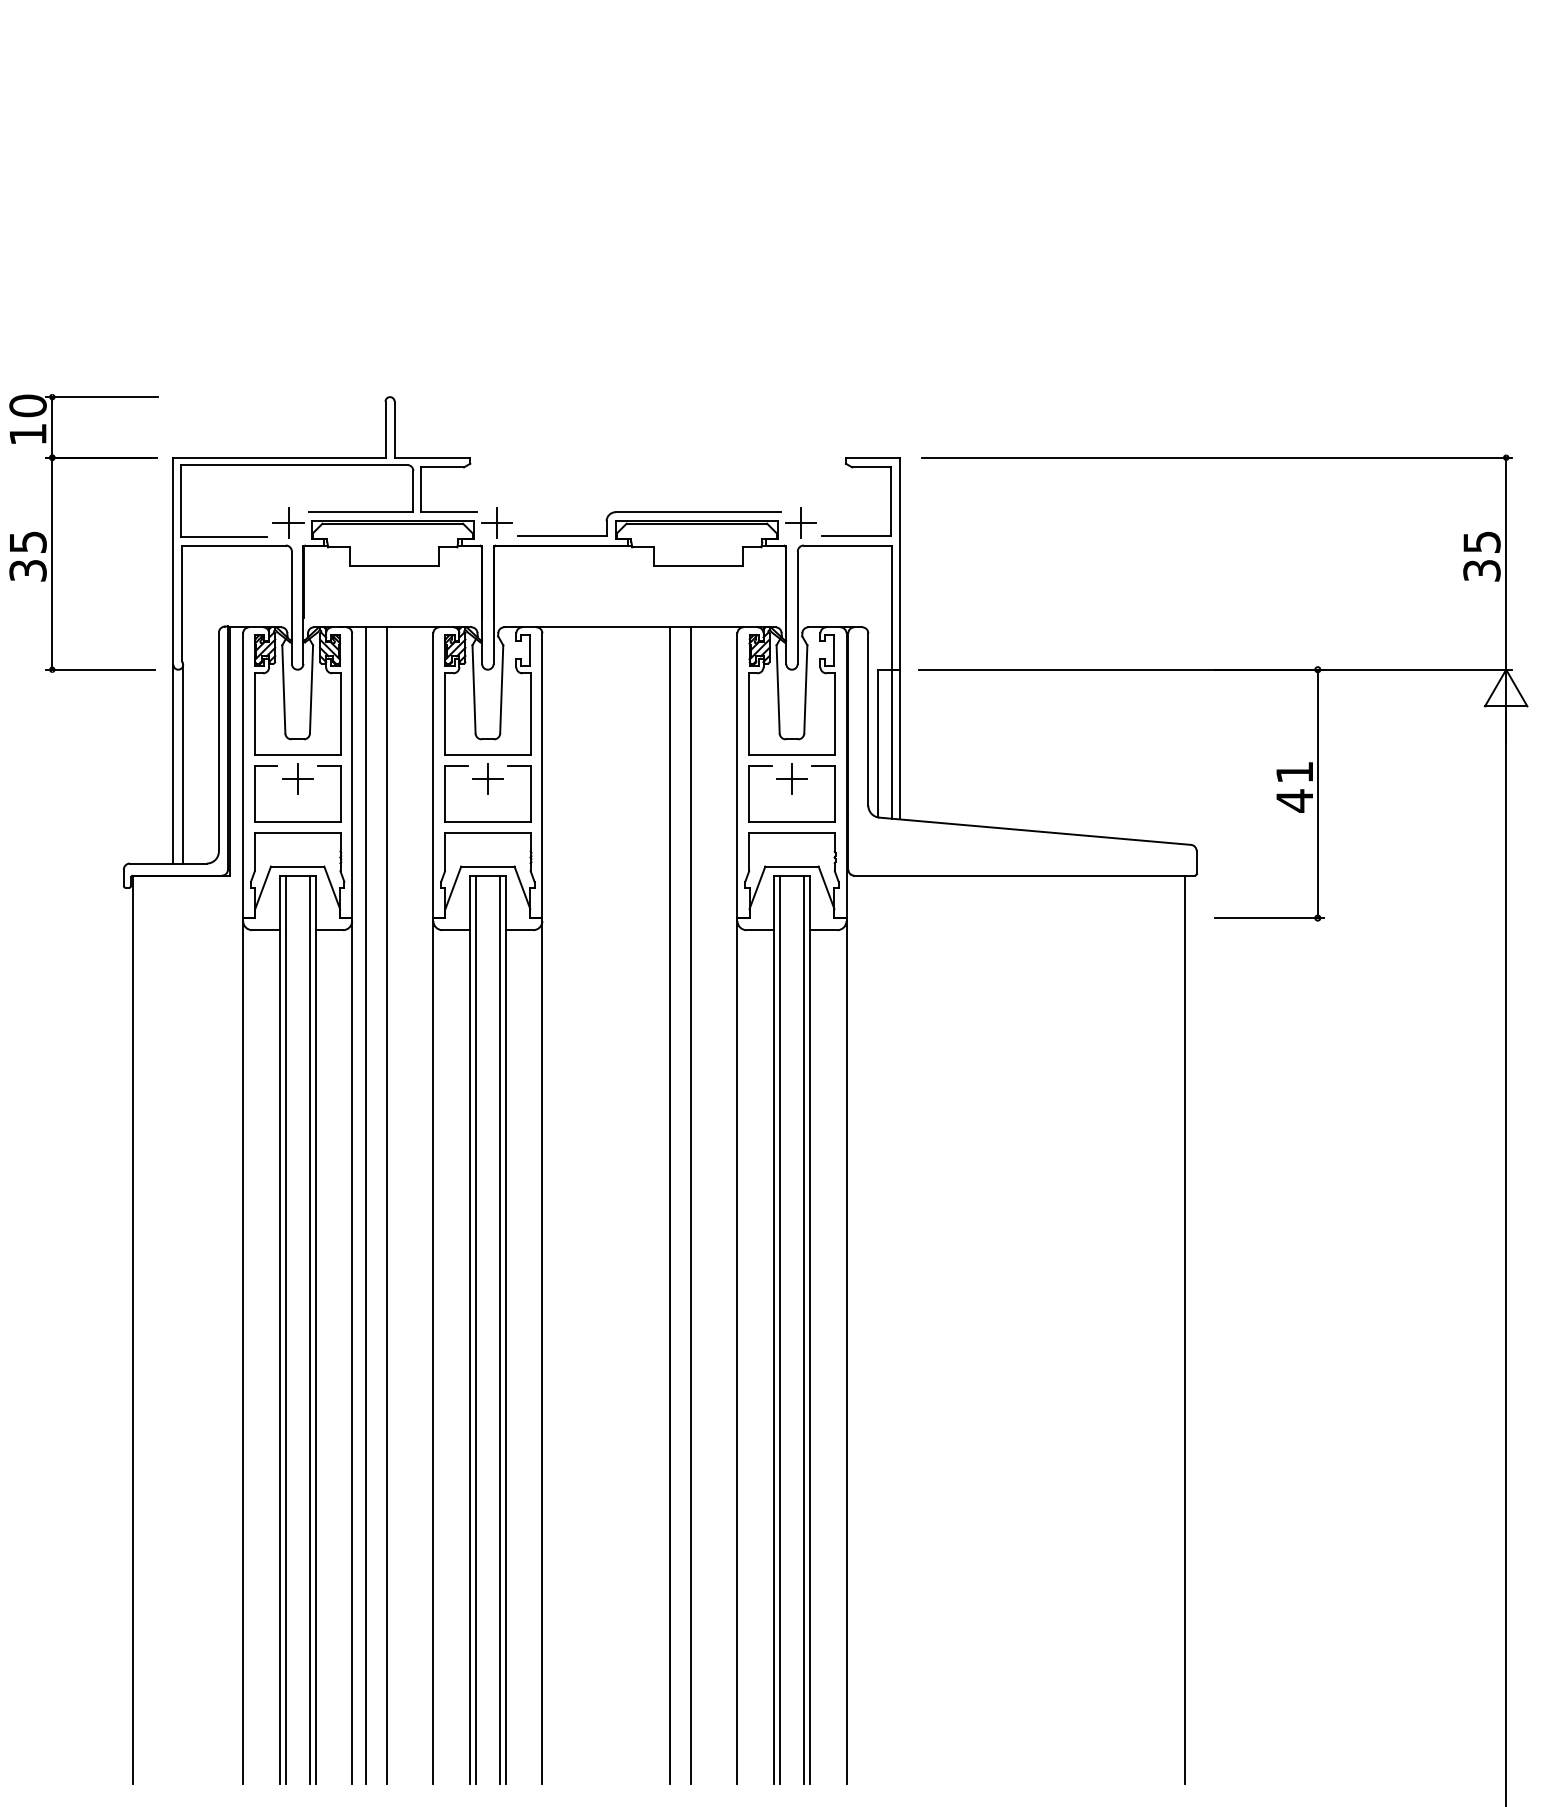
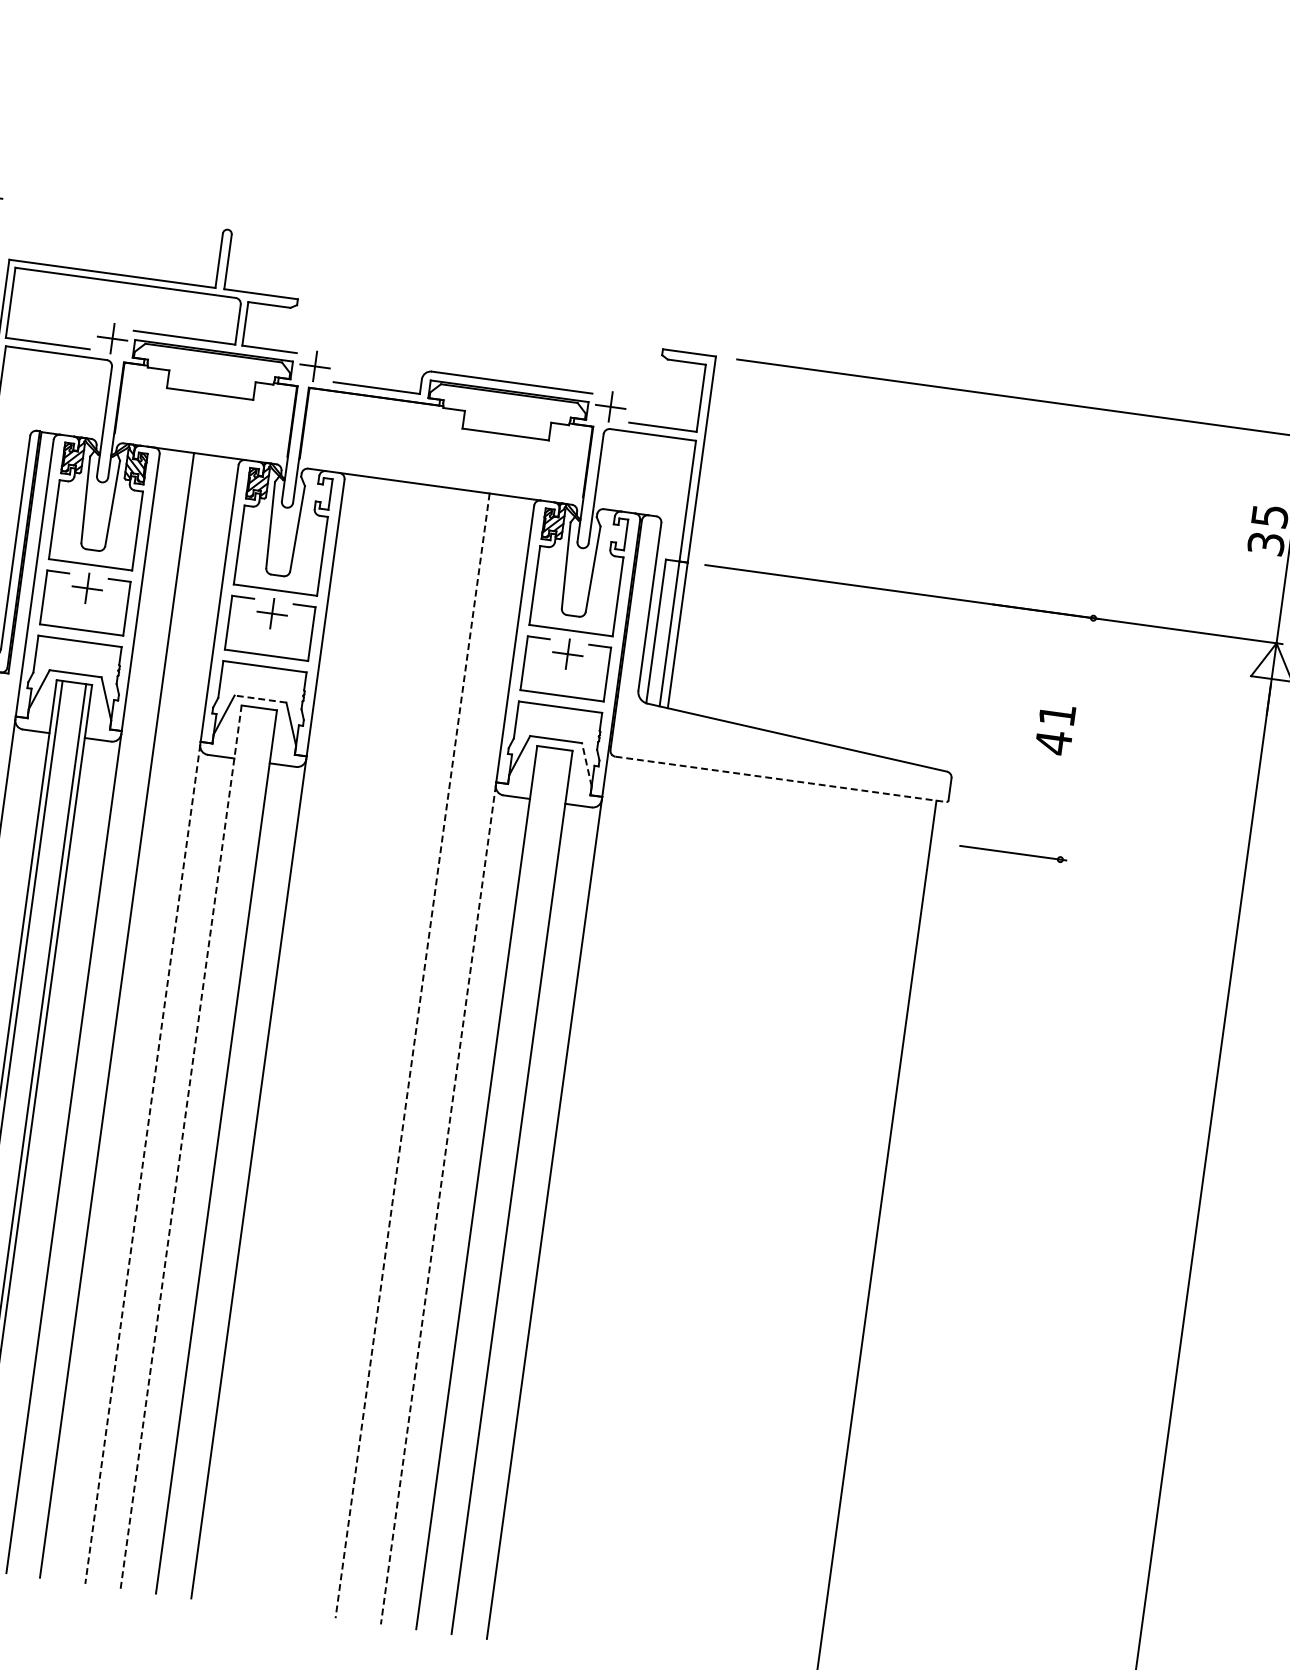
line: (1317, 793) -> (1076, 738), removed
line: (487, 866) -> (260, 698), solid -> dashed
line: (1025, 875) -> (781, 779), solid -> dashed
line: (826, 887) -> (586, 764), solid -> dashed
line: (365, 1205) -> (96, 1012), removed
line: (669, 1205) -> (391, 1052), removed
line: (690, 1205) -> (412, 1055), solid -> dashed
line: (469, 1329) -> (181, 1146), solid -> dashed
line: (475, 1329) -> (186, 1147), removed
line: (500, 1329) -> (211, 1150), removed
line: (779, 1329) -> (482, 1187), removed
line: (804, 1329) -> (506, 1191), removed
line: (433, 1352) -> (142, 1164), solid -> dashed
line: (737, 1352) -> (438, 1204), solid -> dashed

